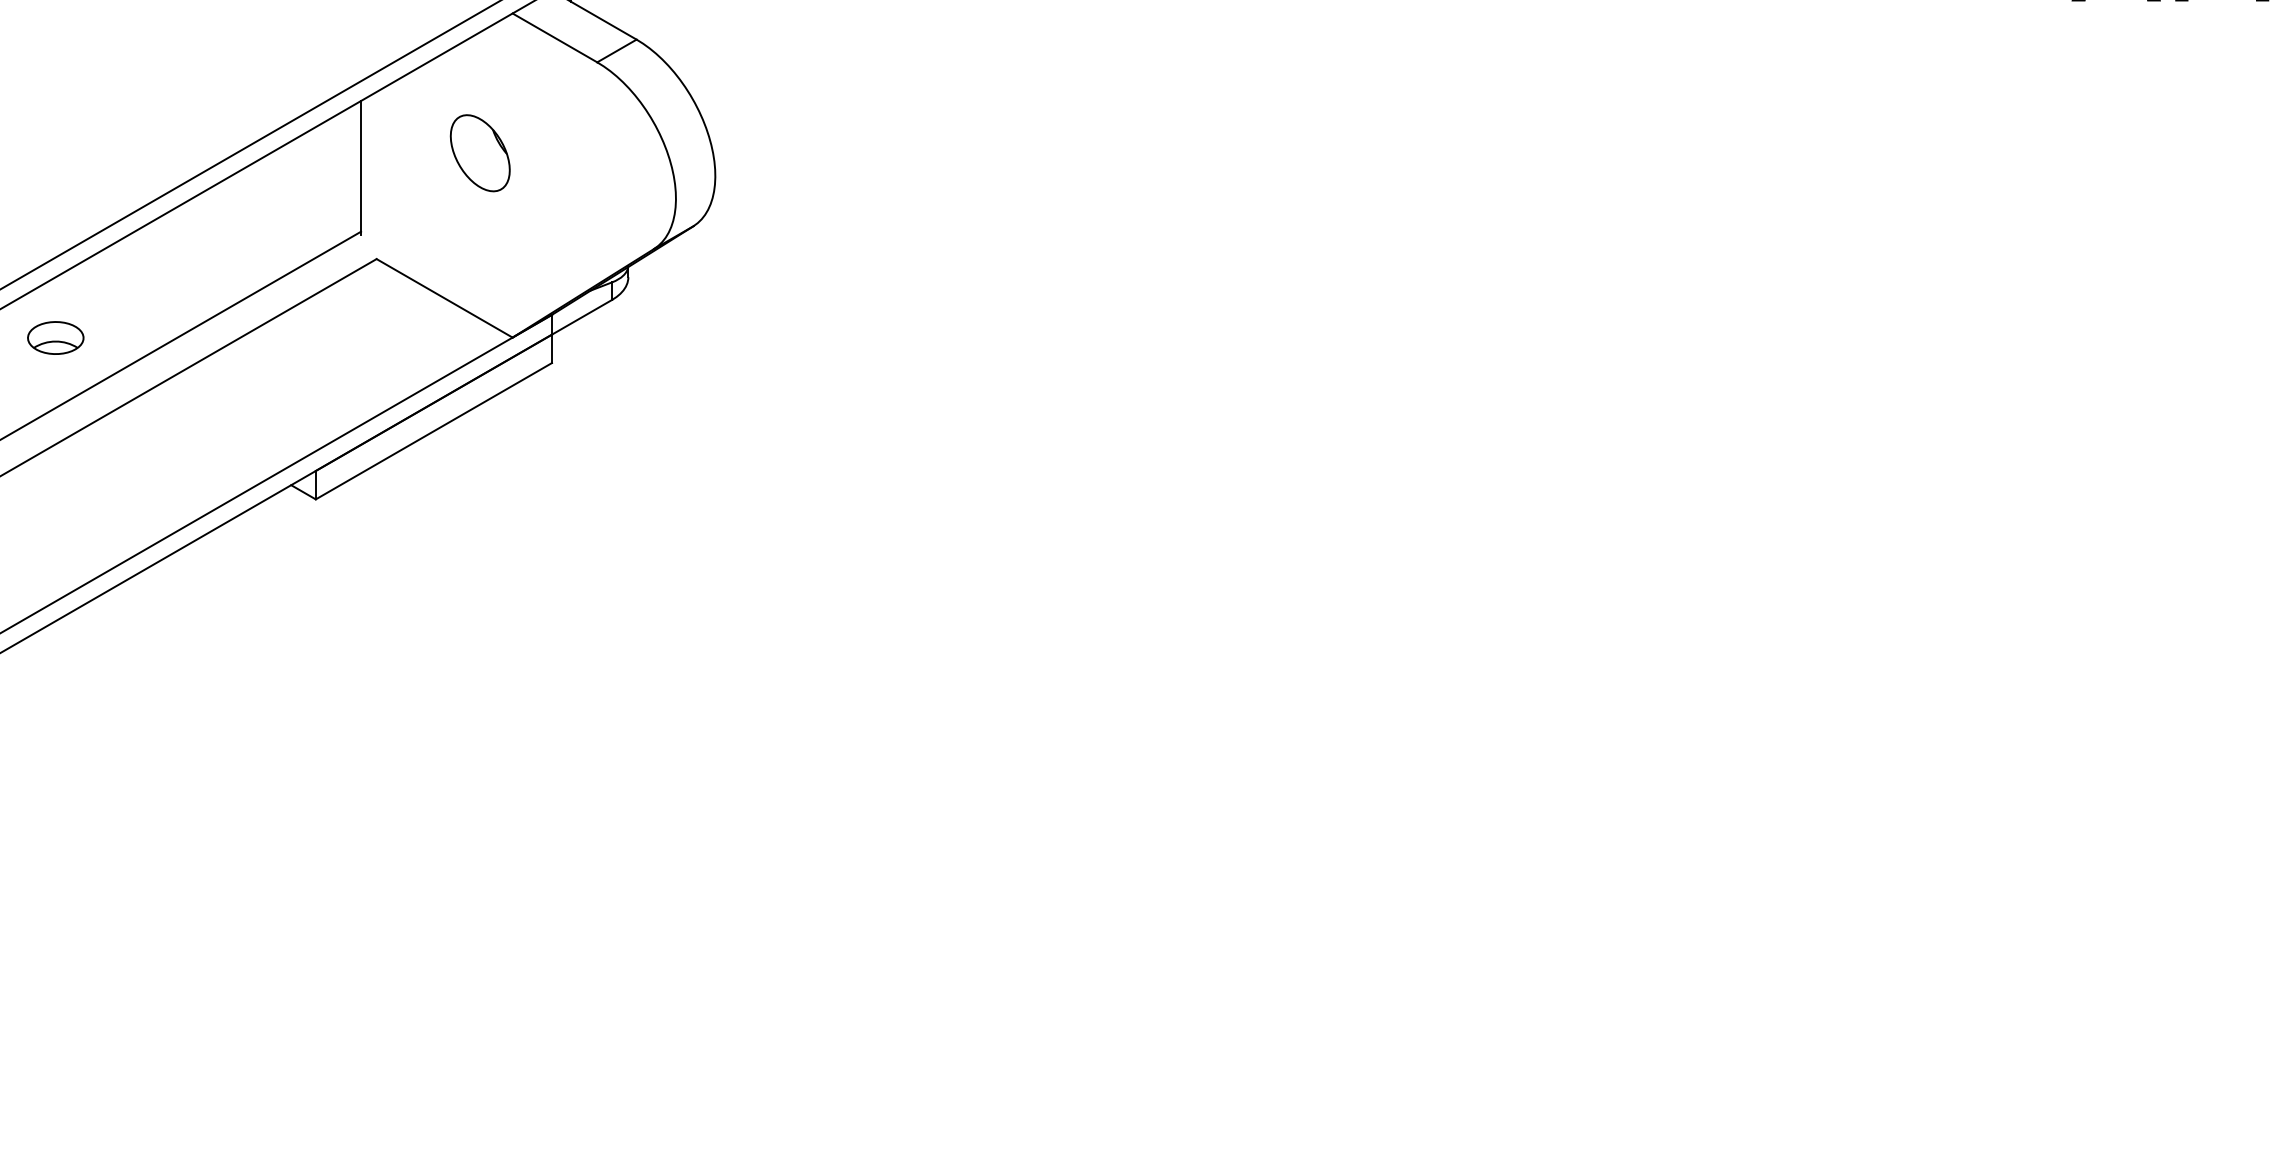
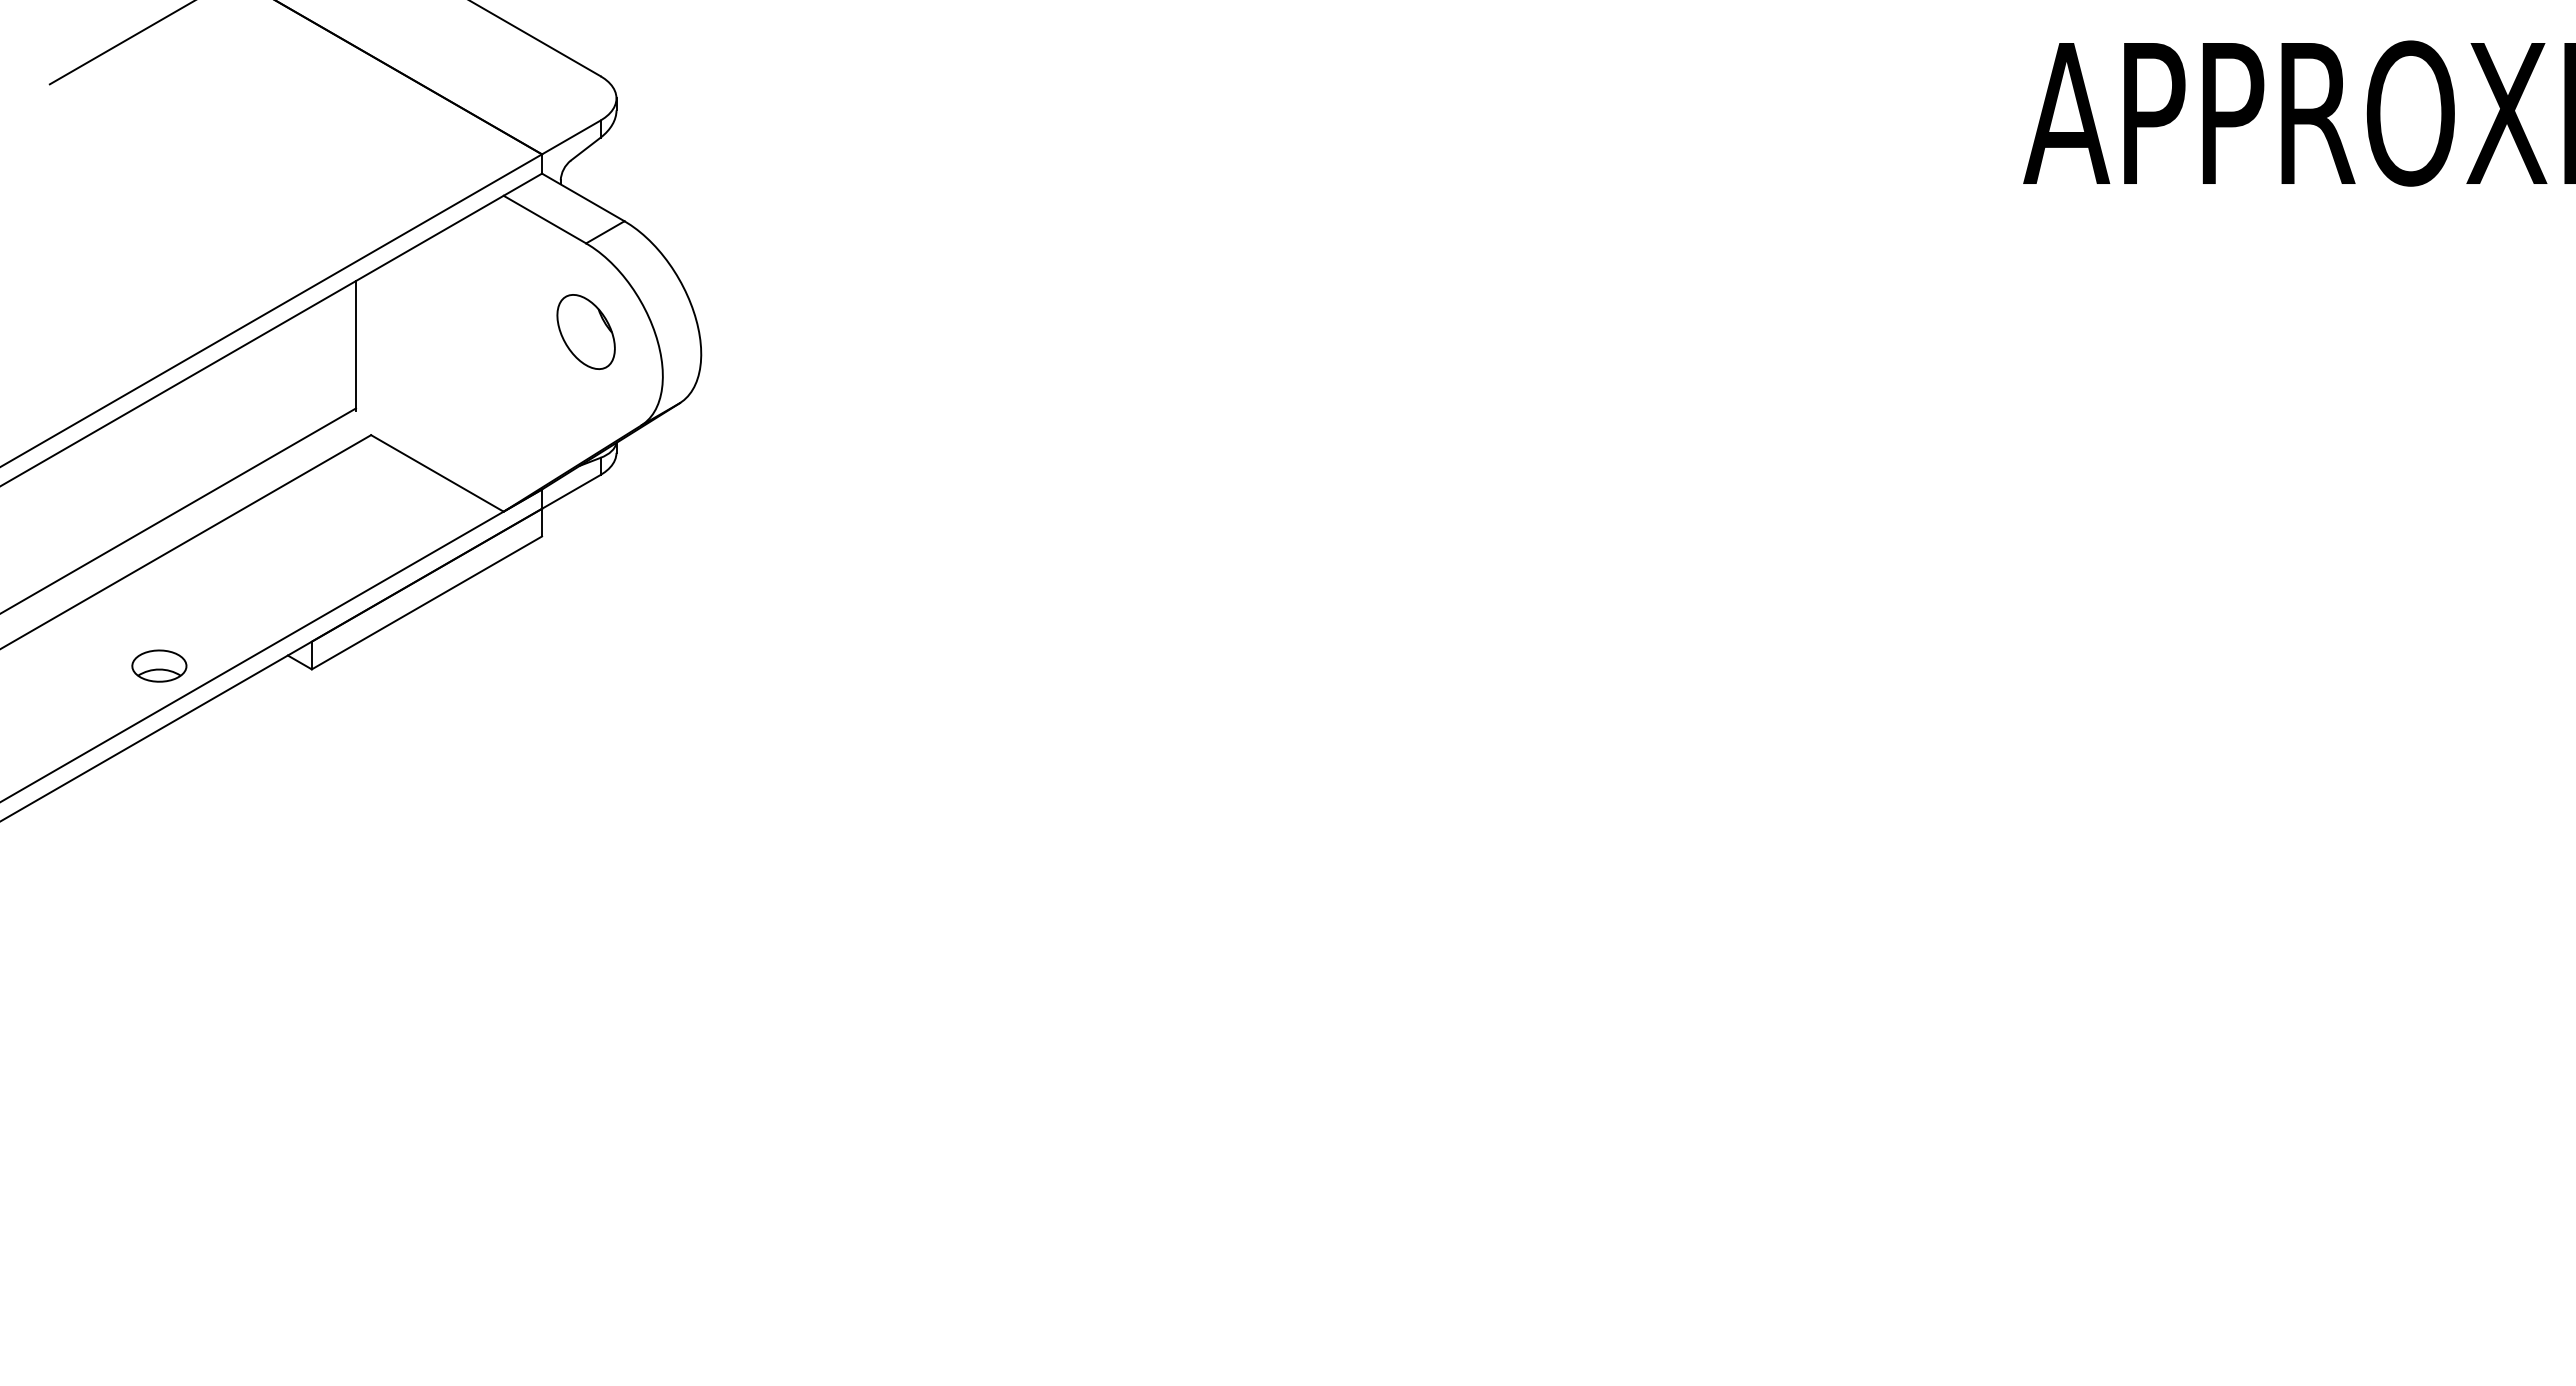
part: (479, 152) -> (585, 331), moved
part: (55, 337) -> (159, 665), moved

